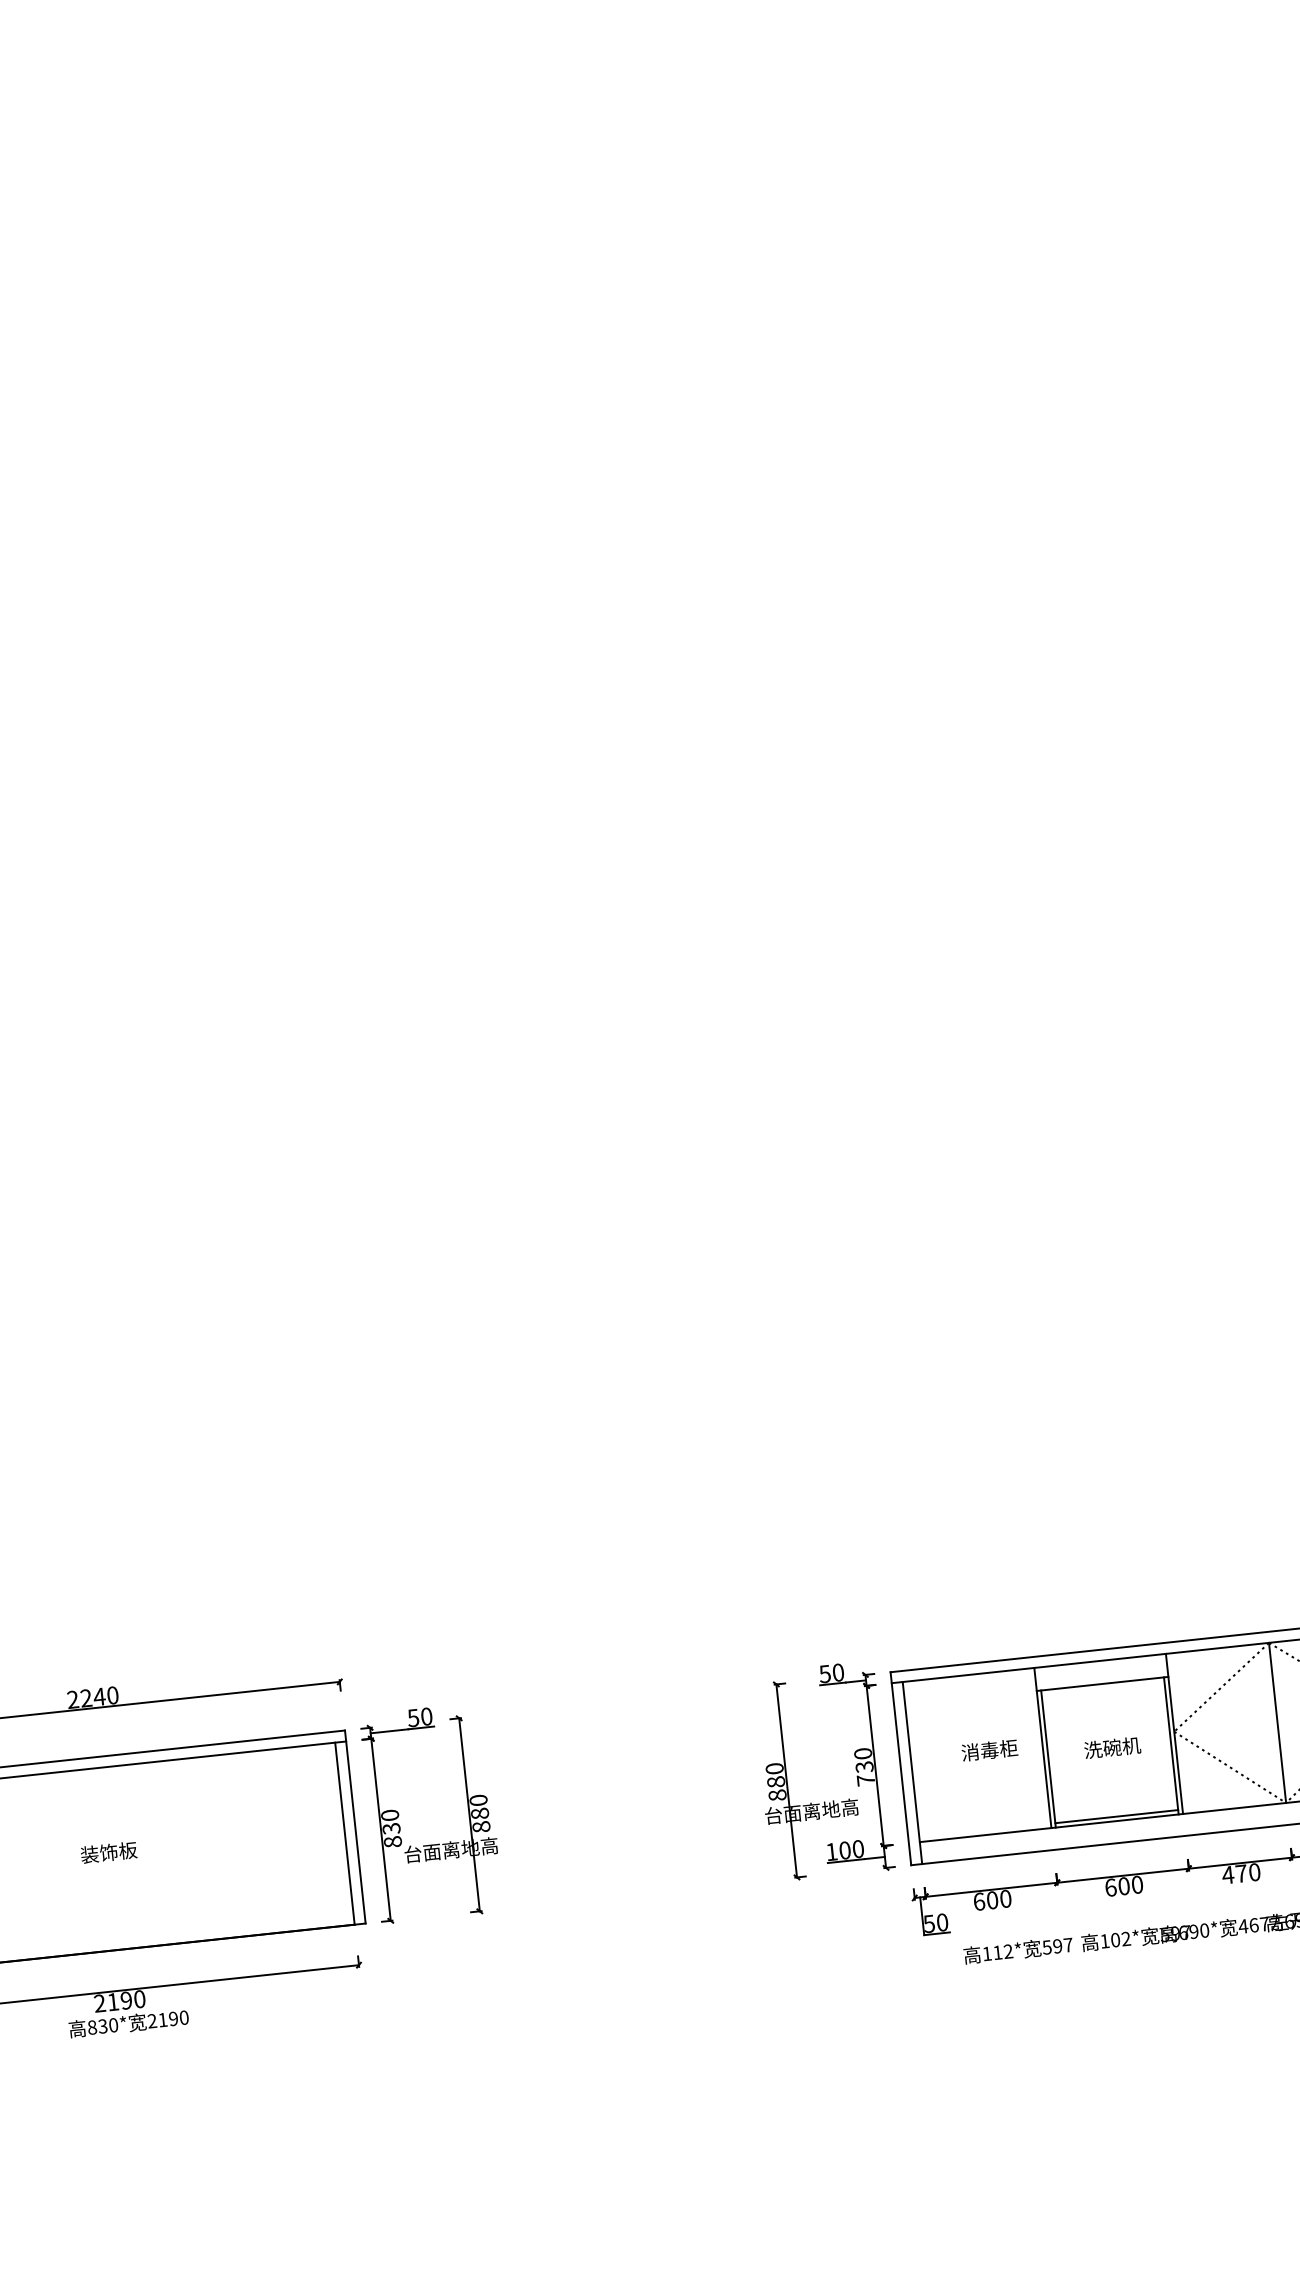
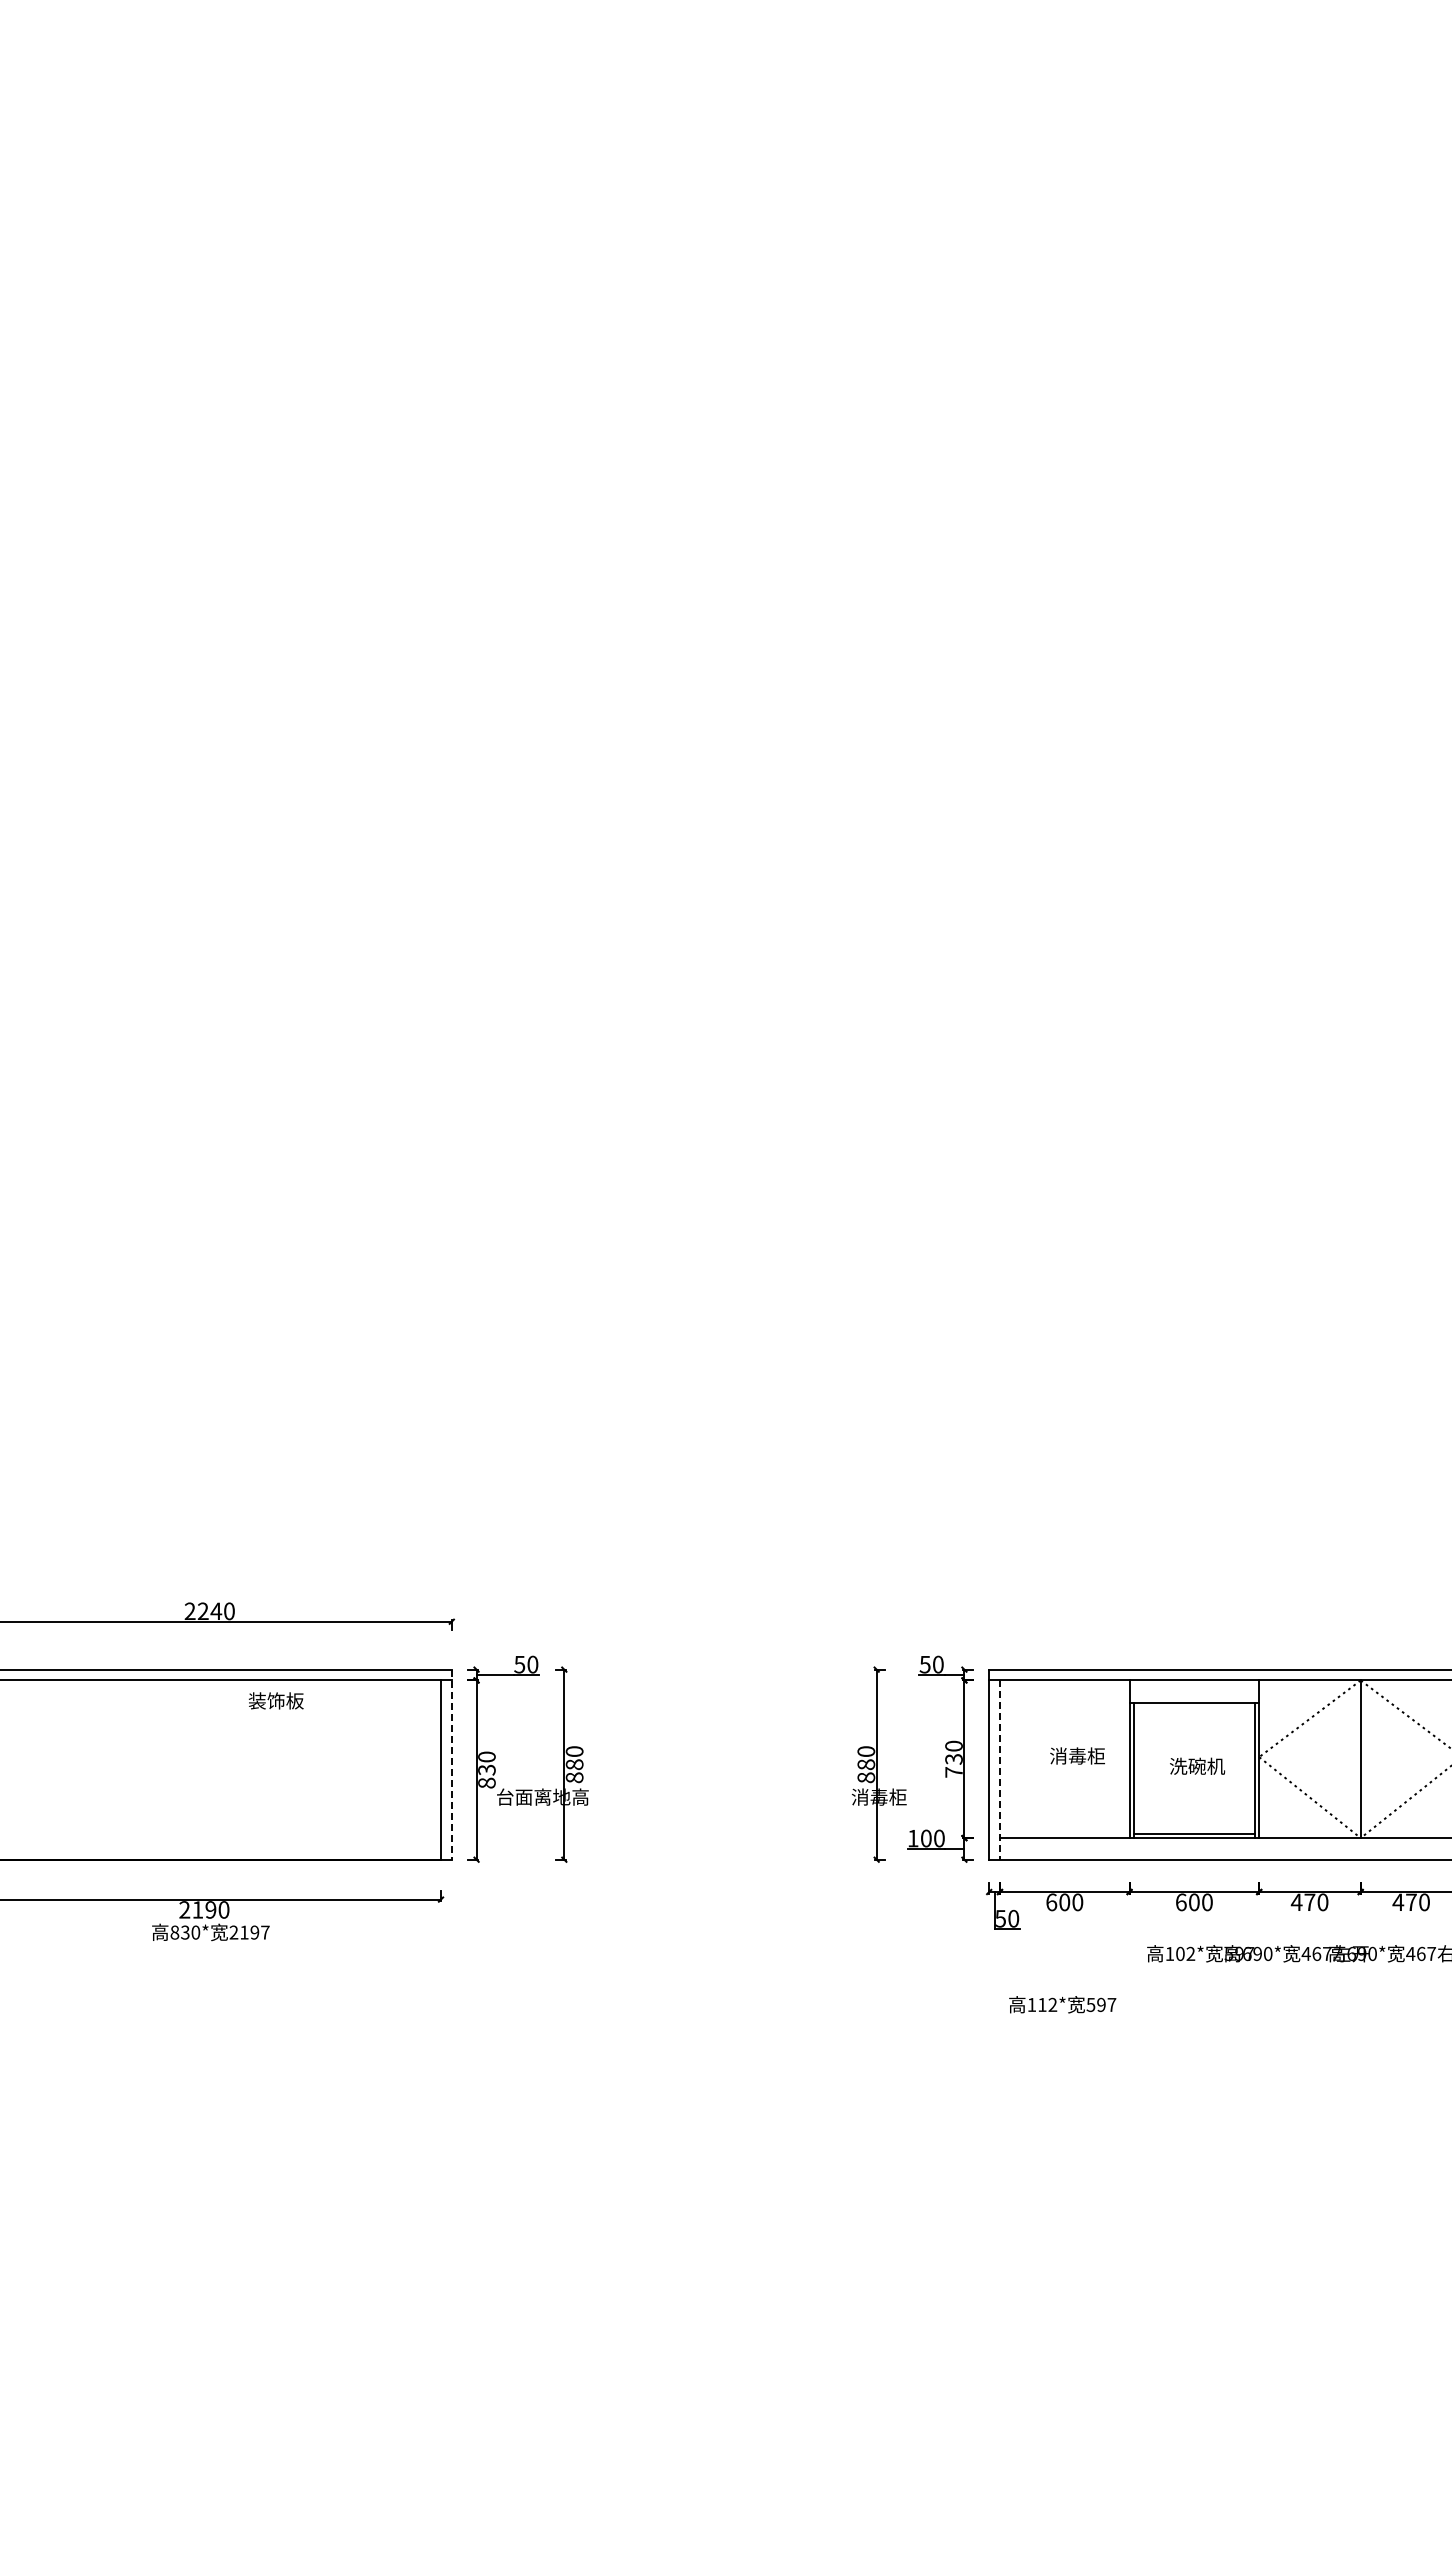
line: (912, 1773) -> (999, 1770), solid -> dashed
text: (811, 1810) -> (897, 1796), 台面离地高 -> 消毒柜
line: (355, 1827) -> (451, 1765), solid -> dashed
text: (108, 1852) -> (275, 1700), moved
text: (1018, 1950) -> (1062, 2004), moved
text: (184, 2017) -> (265, 1932), 2190 -> 2197

